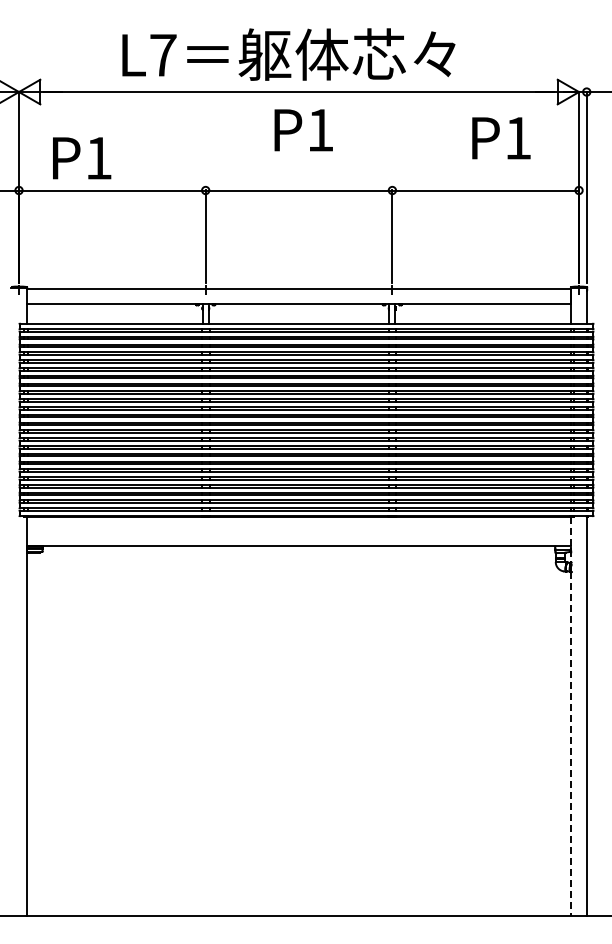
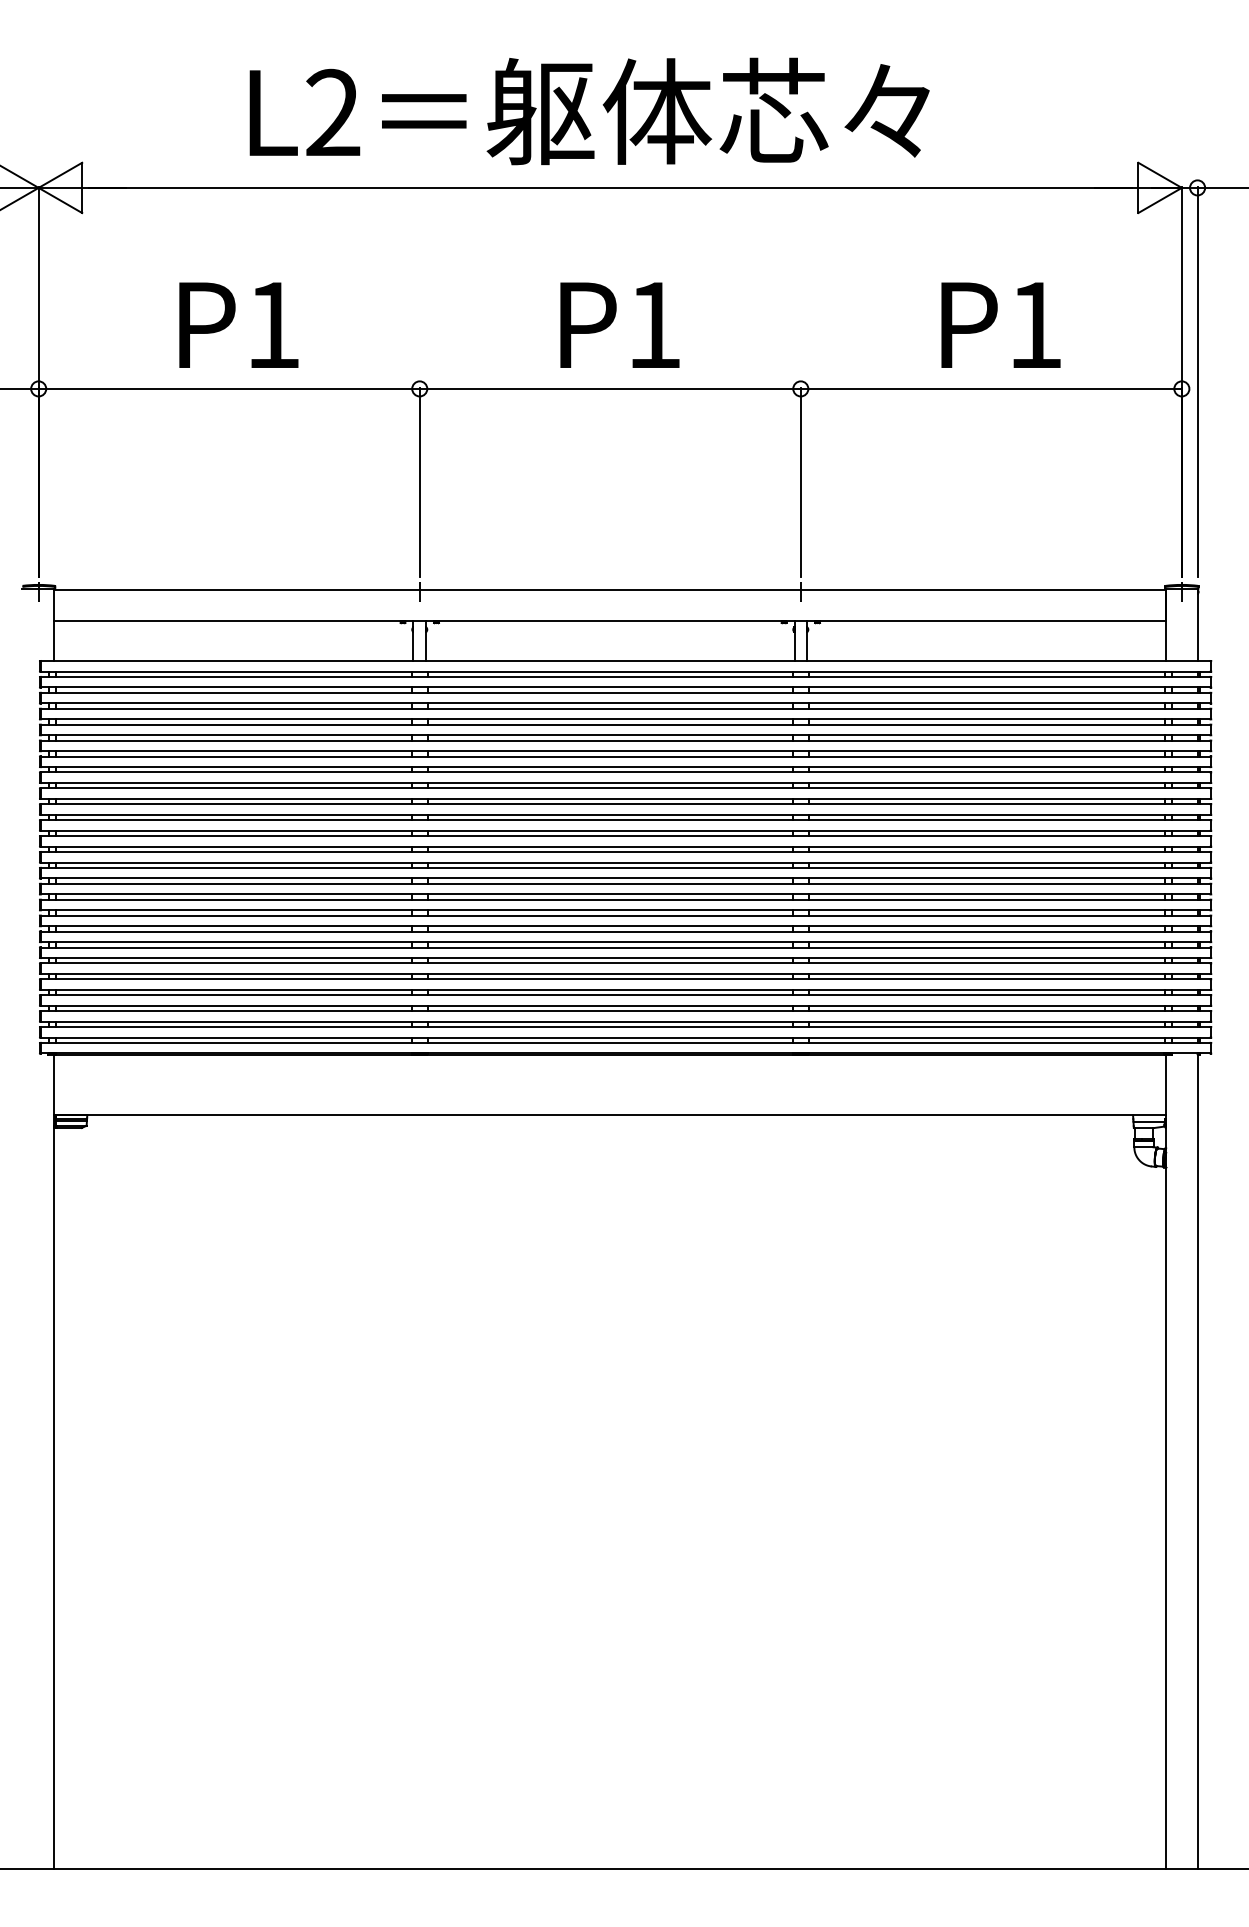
text: (163, 54) -> (333, 111), L7 -> L2
text: (303, 130) -> (619, 325), moved
text: (501, 138) -> (1001, 325), moved
text: (82, 158) -> (239, 325), moved
line: (571, 716) -> (1166, 1462), dashed -> solid

